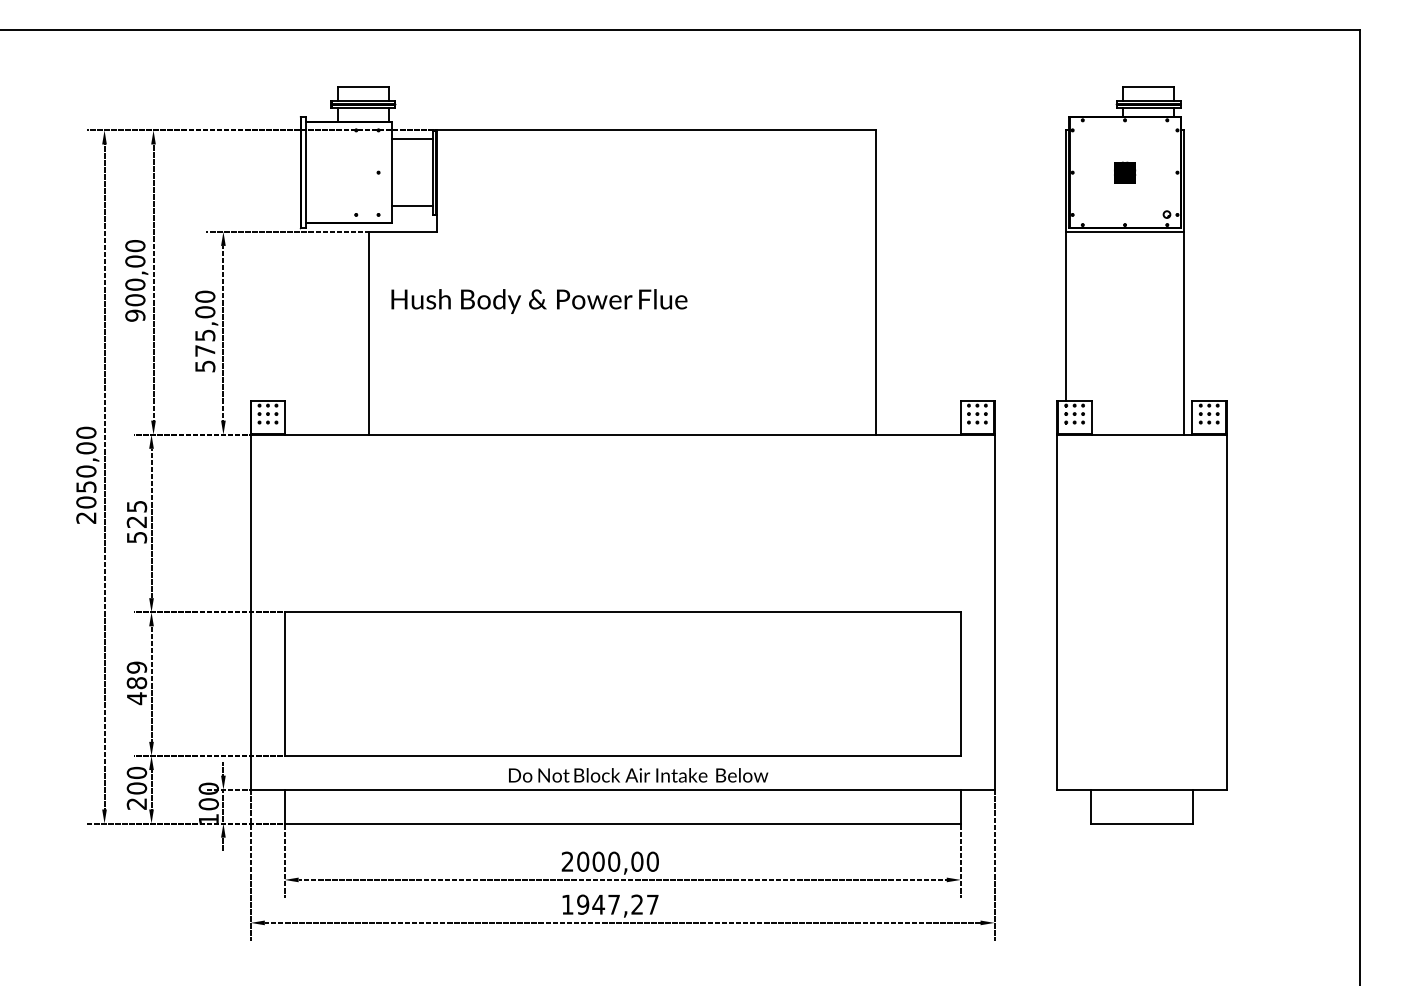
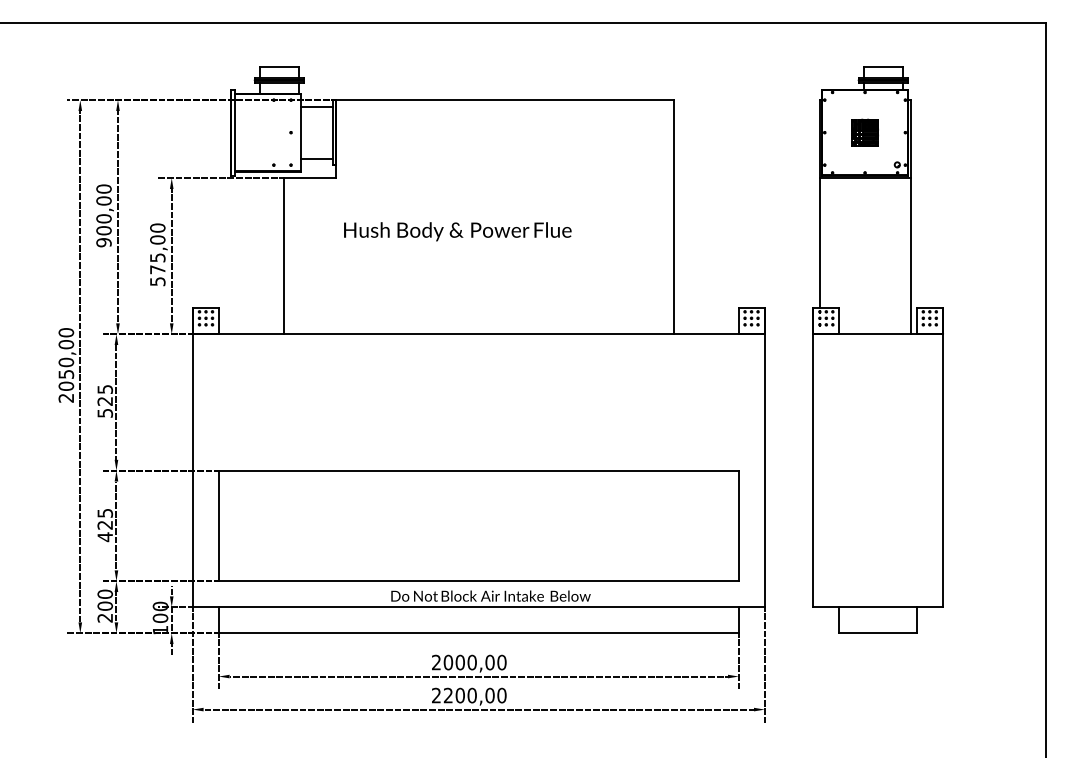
part: (1124, 172) -> (864, 132), size x1.67
text: (539, 301) -> (457, 231), moved
text: (136, 675) -> (104, 519), 489 -> 425
text: (609, 904) -> (468, 695), 1947,27 -> 2200,00

